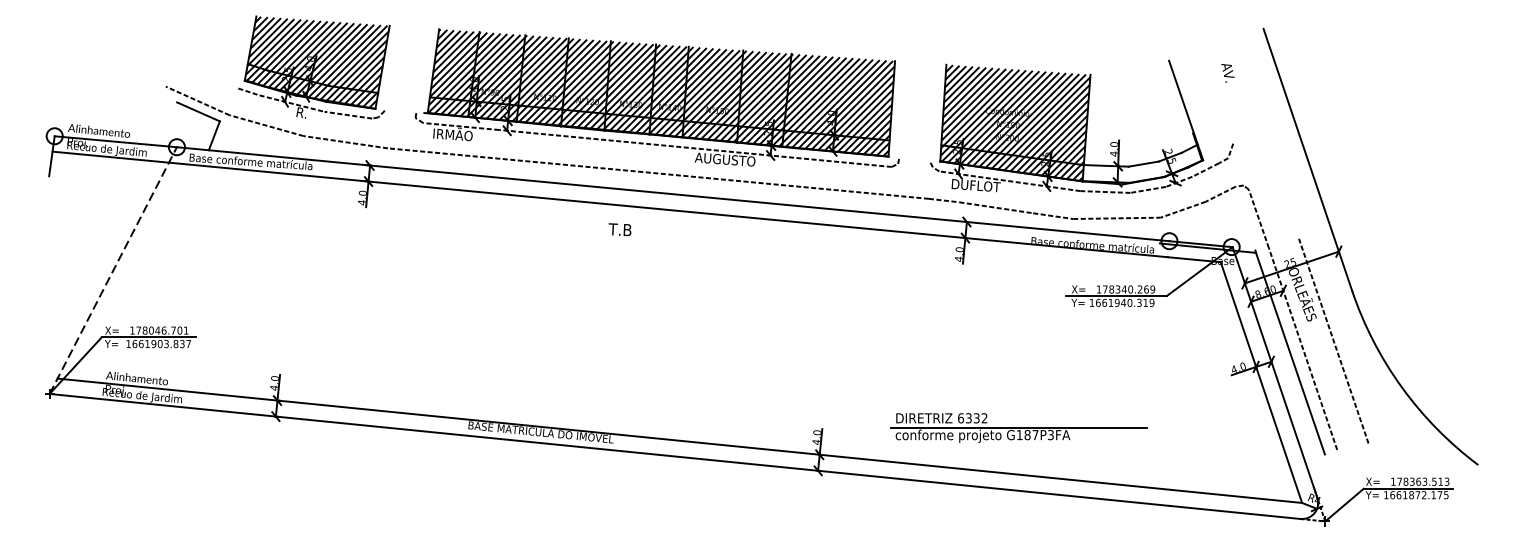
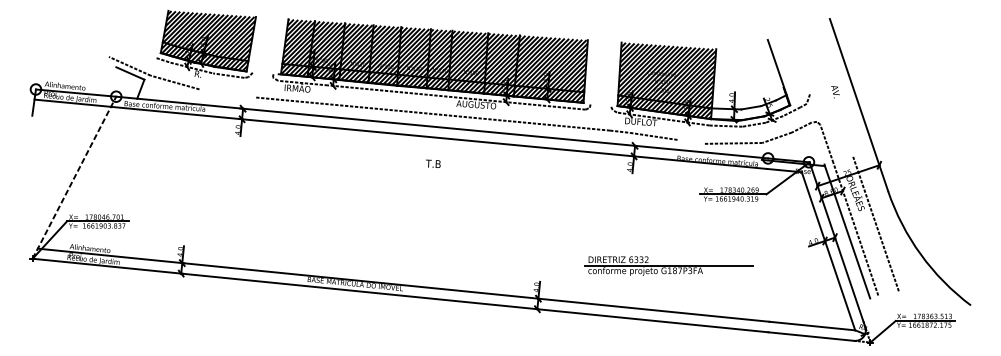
text: (1227, 73) -> (835, 92), moved
line: (344, 142) -> (226, 93), removed
line: (1052, 215) -> (691, 141), removed
text: (620, 229) -> (433, 163), moved
part: (1017, 427) -> (668, 265), moved

